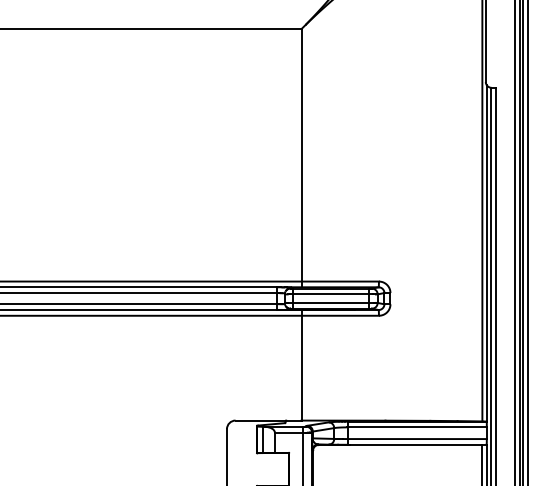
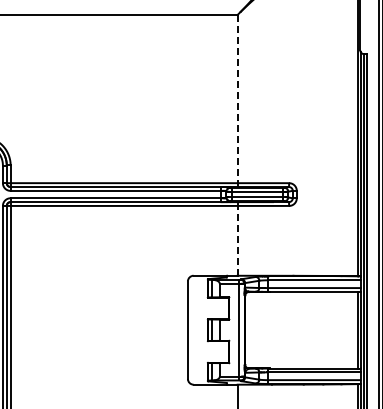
line: (301, 157) -> (237, 100), solid -> dashed
line: (301, 364) -> (237, 238), solid -> dashed

